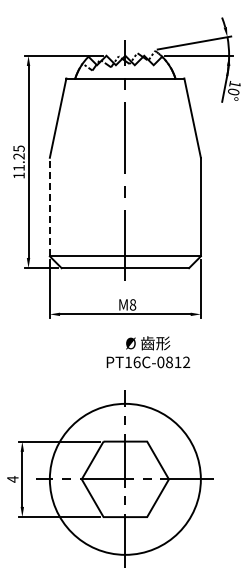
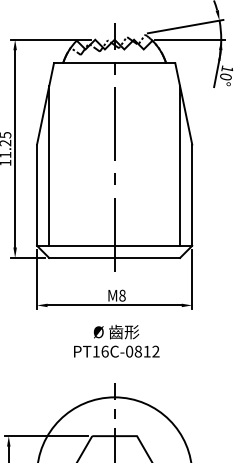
line: (61, 178) -> (49, 165), added
line: (189, 178) -> (180, 165), added
line: (49, 206) -> (36, 194), dashed -> solid
text: (148, 352) -> (116, 341), moved

